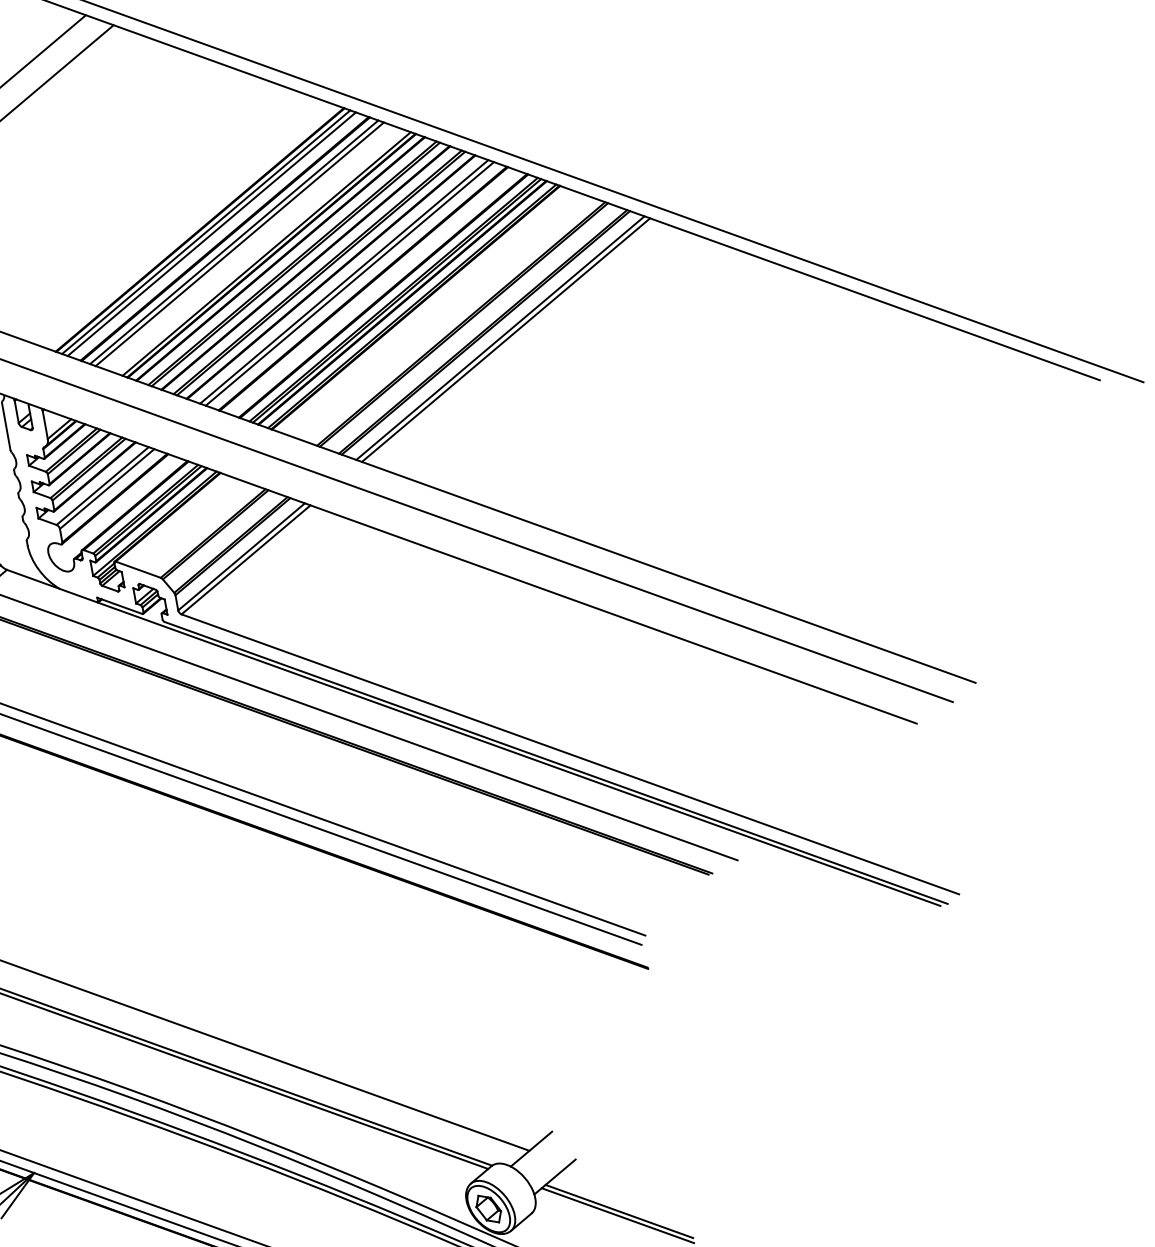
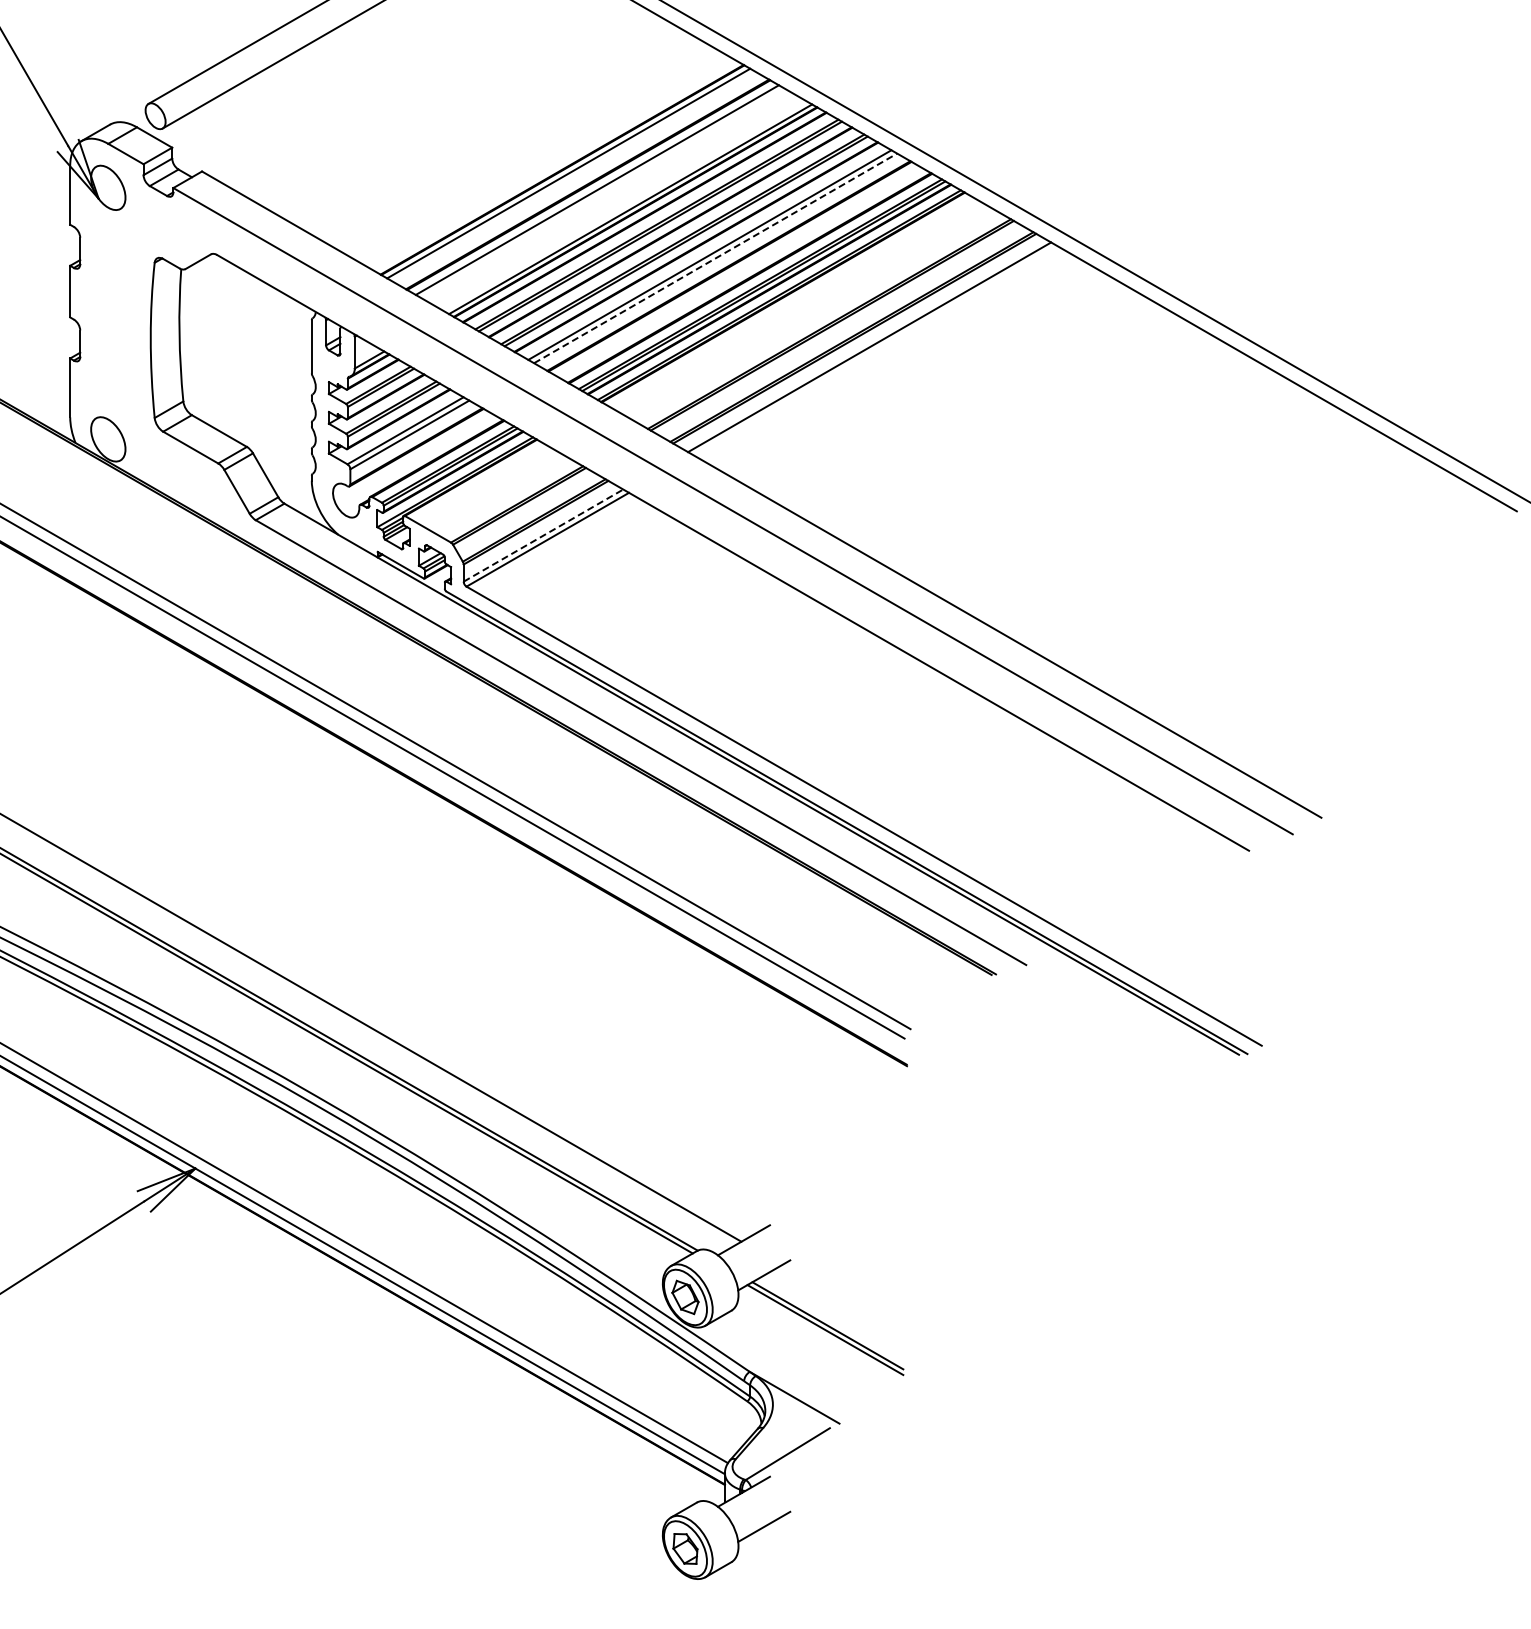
line: (211, 233) -> (574, 176), removed
line: (239, 244) -> (602, 193), removed
line: (349, 284) -> (715, 258), solid -> dashed
line: (505, 340) -> (874, 350), removed
line: (241, 556) -> (543, 535), solid -> dashed

